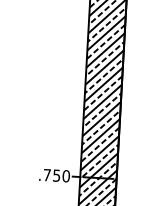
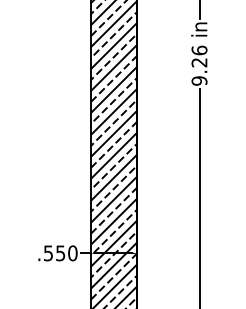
text: (47, 175) -> (48, 253), .750 -> .550

